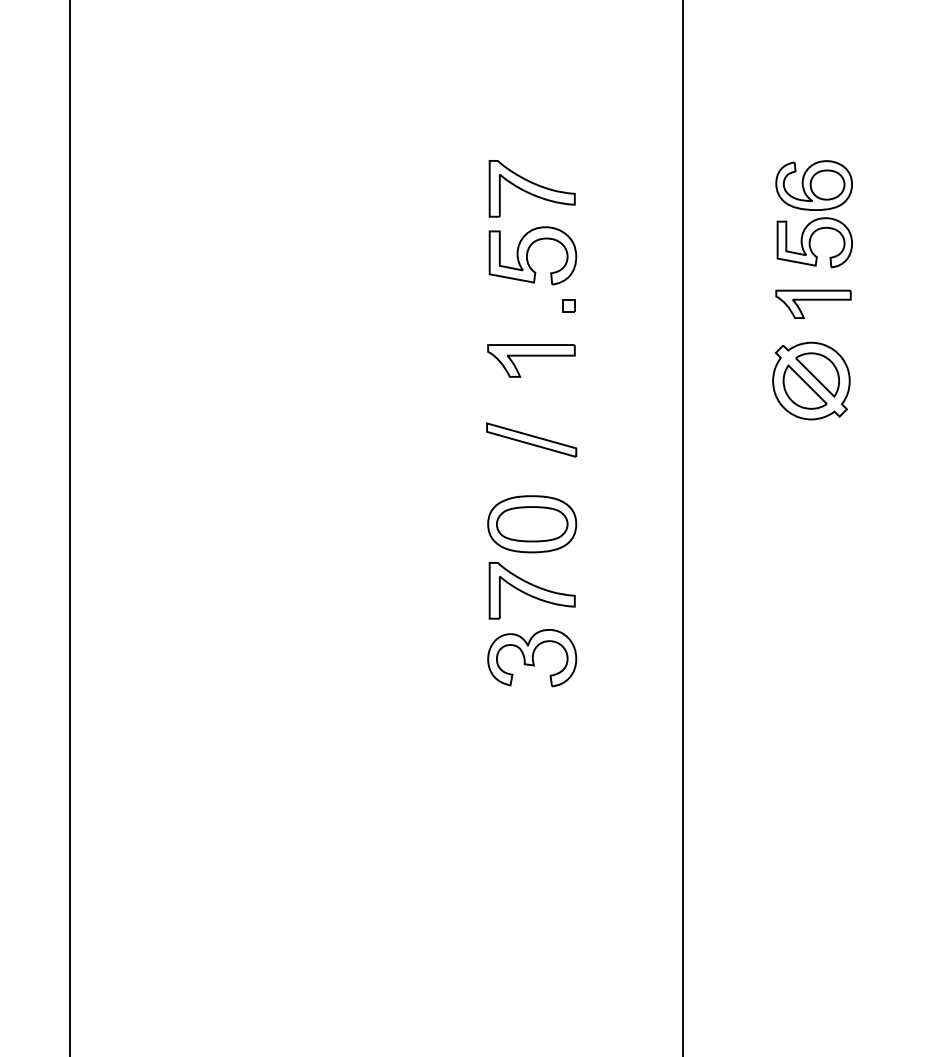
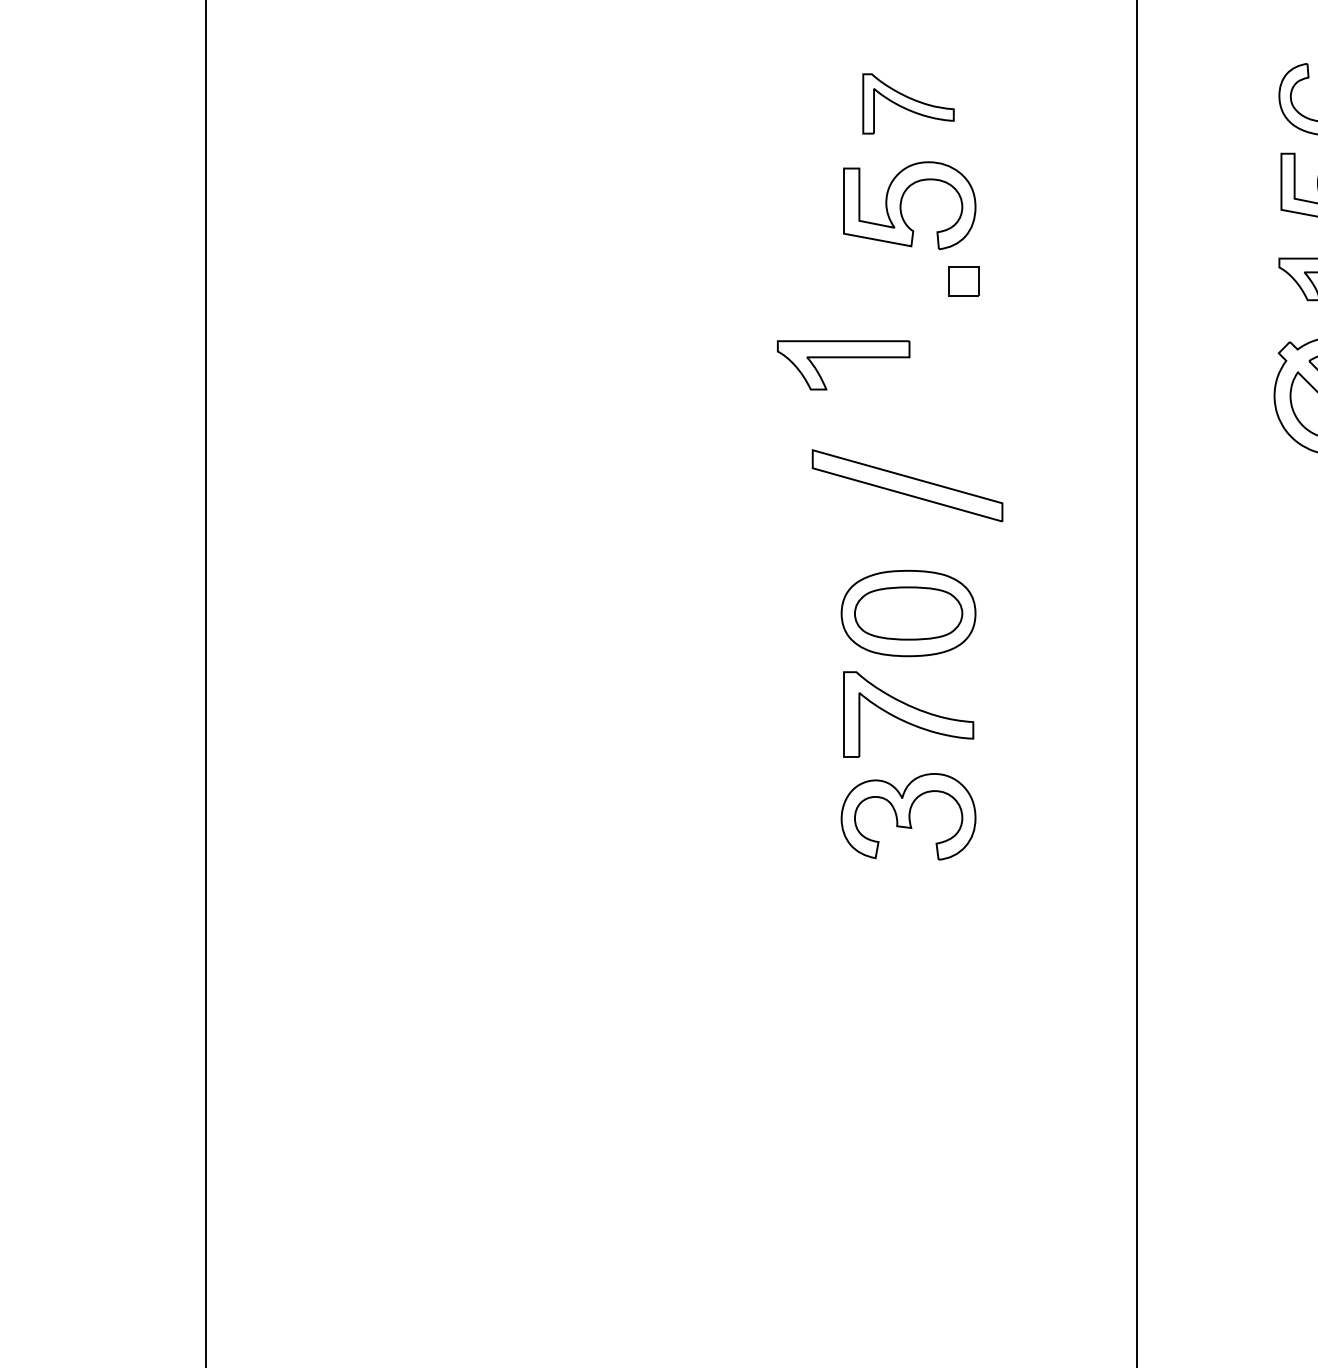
part: (531, 188) -> (907, 103), size x0.7
part: (568, 305) -> (963, 281), size x1.6
part: (531, 360) -> (843, 364), moved
part: (531, 439) -> (907, 484), size x1.4

